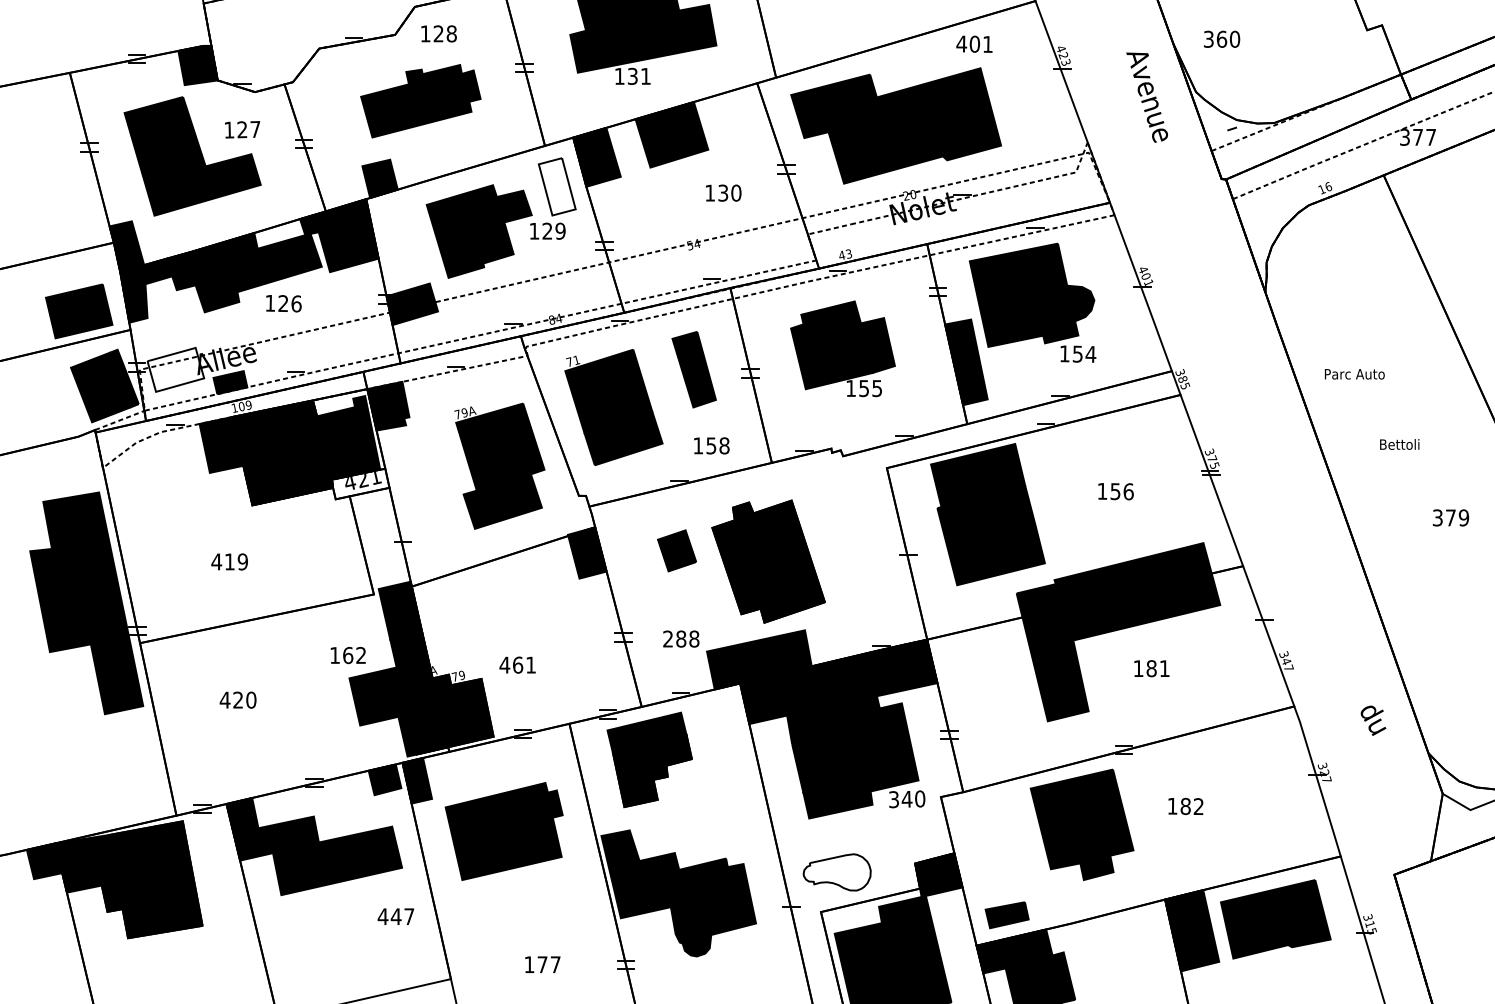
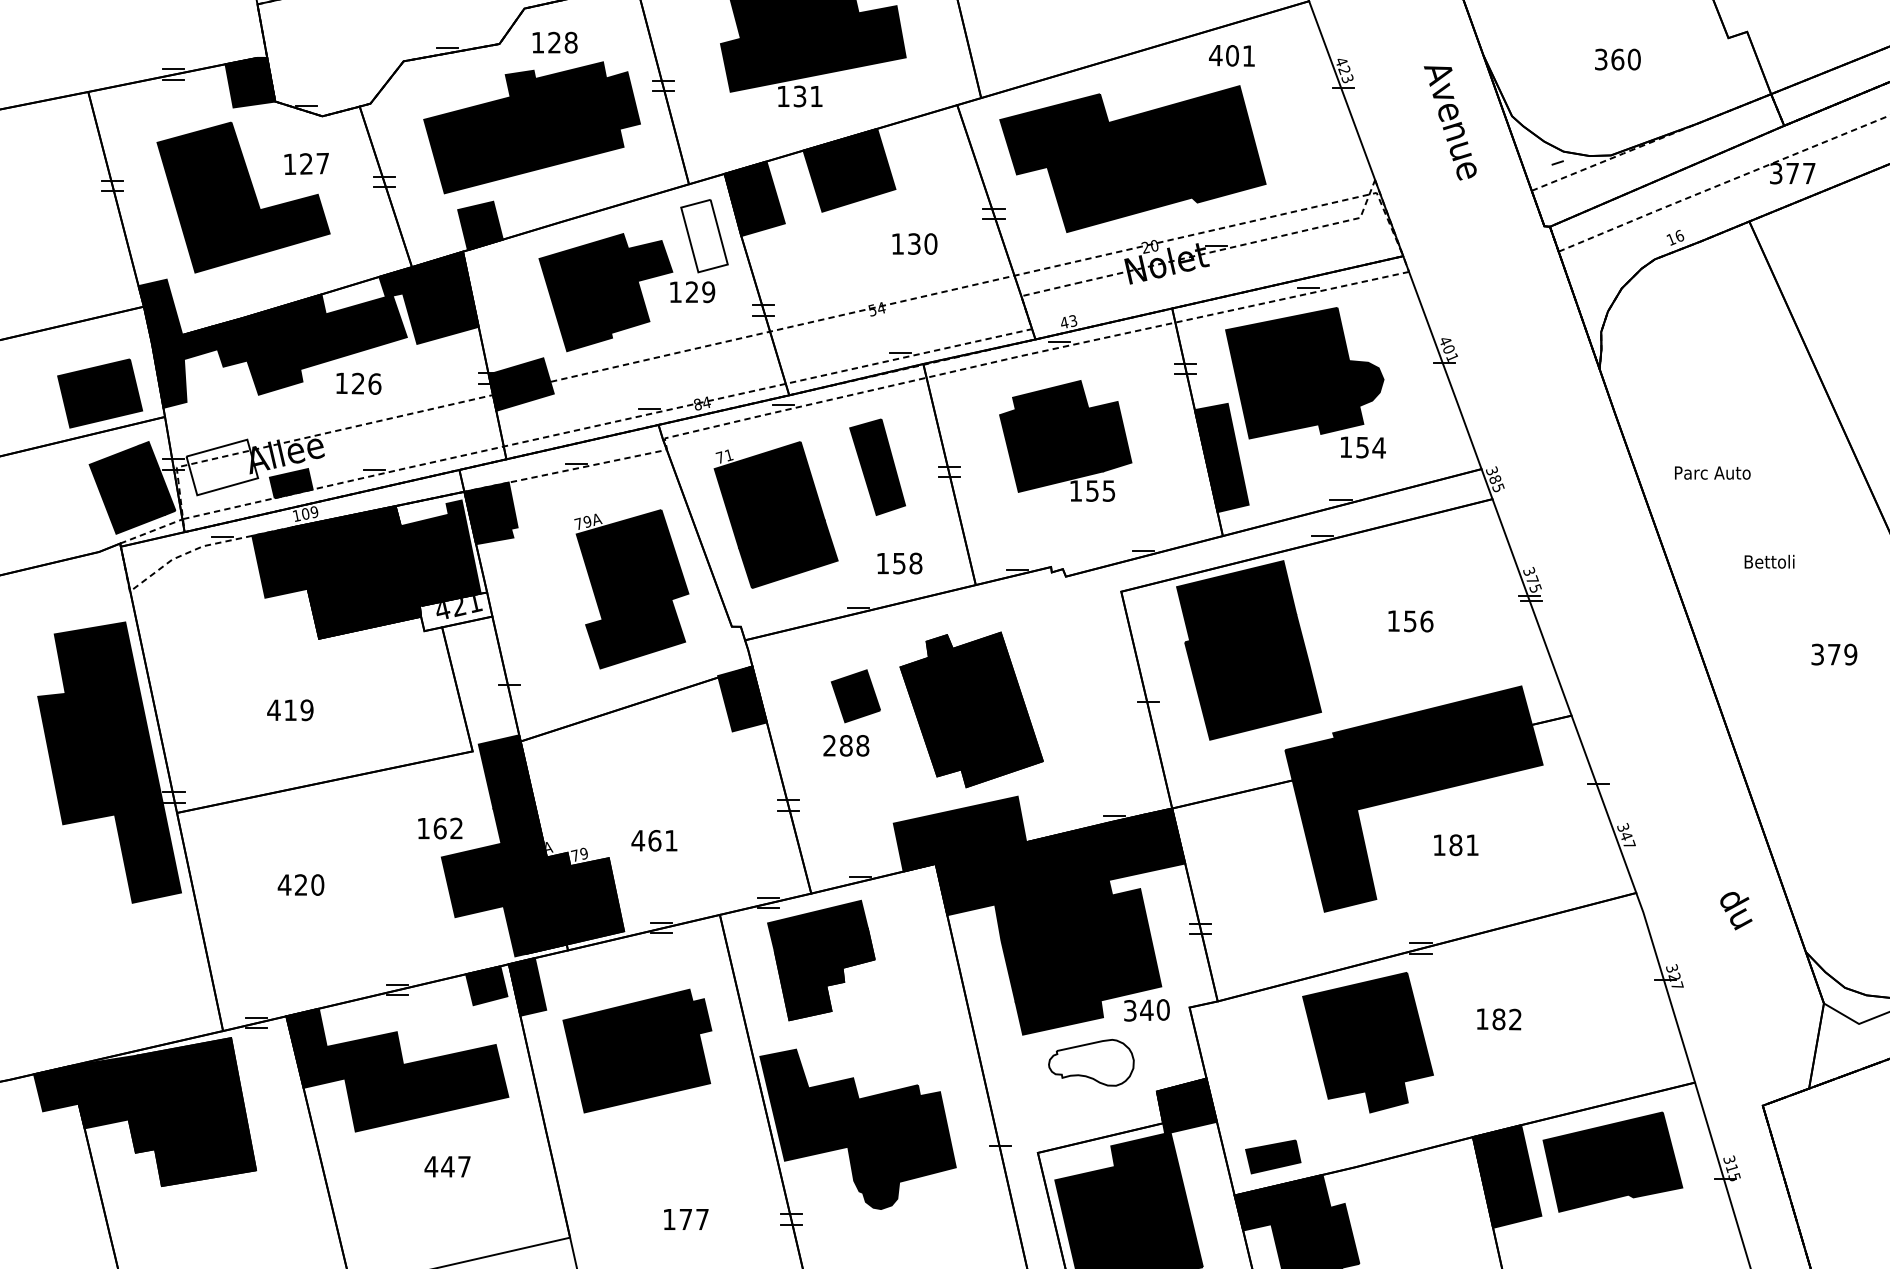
text: (1221, 39) -> (1617, 59), moved
part: (420, 100) -> (531, 127), size x1.43
text: (681, 638) -> (846, 745), moved
part: (837, 872) -> (1091, 1062), moved
text: (395, 916) -> (447, 1166), moved

